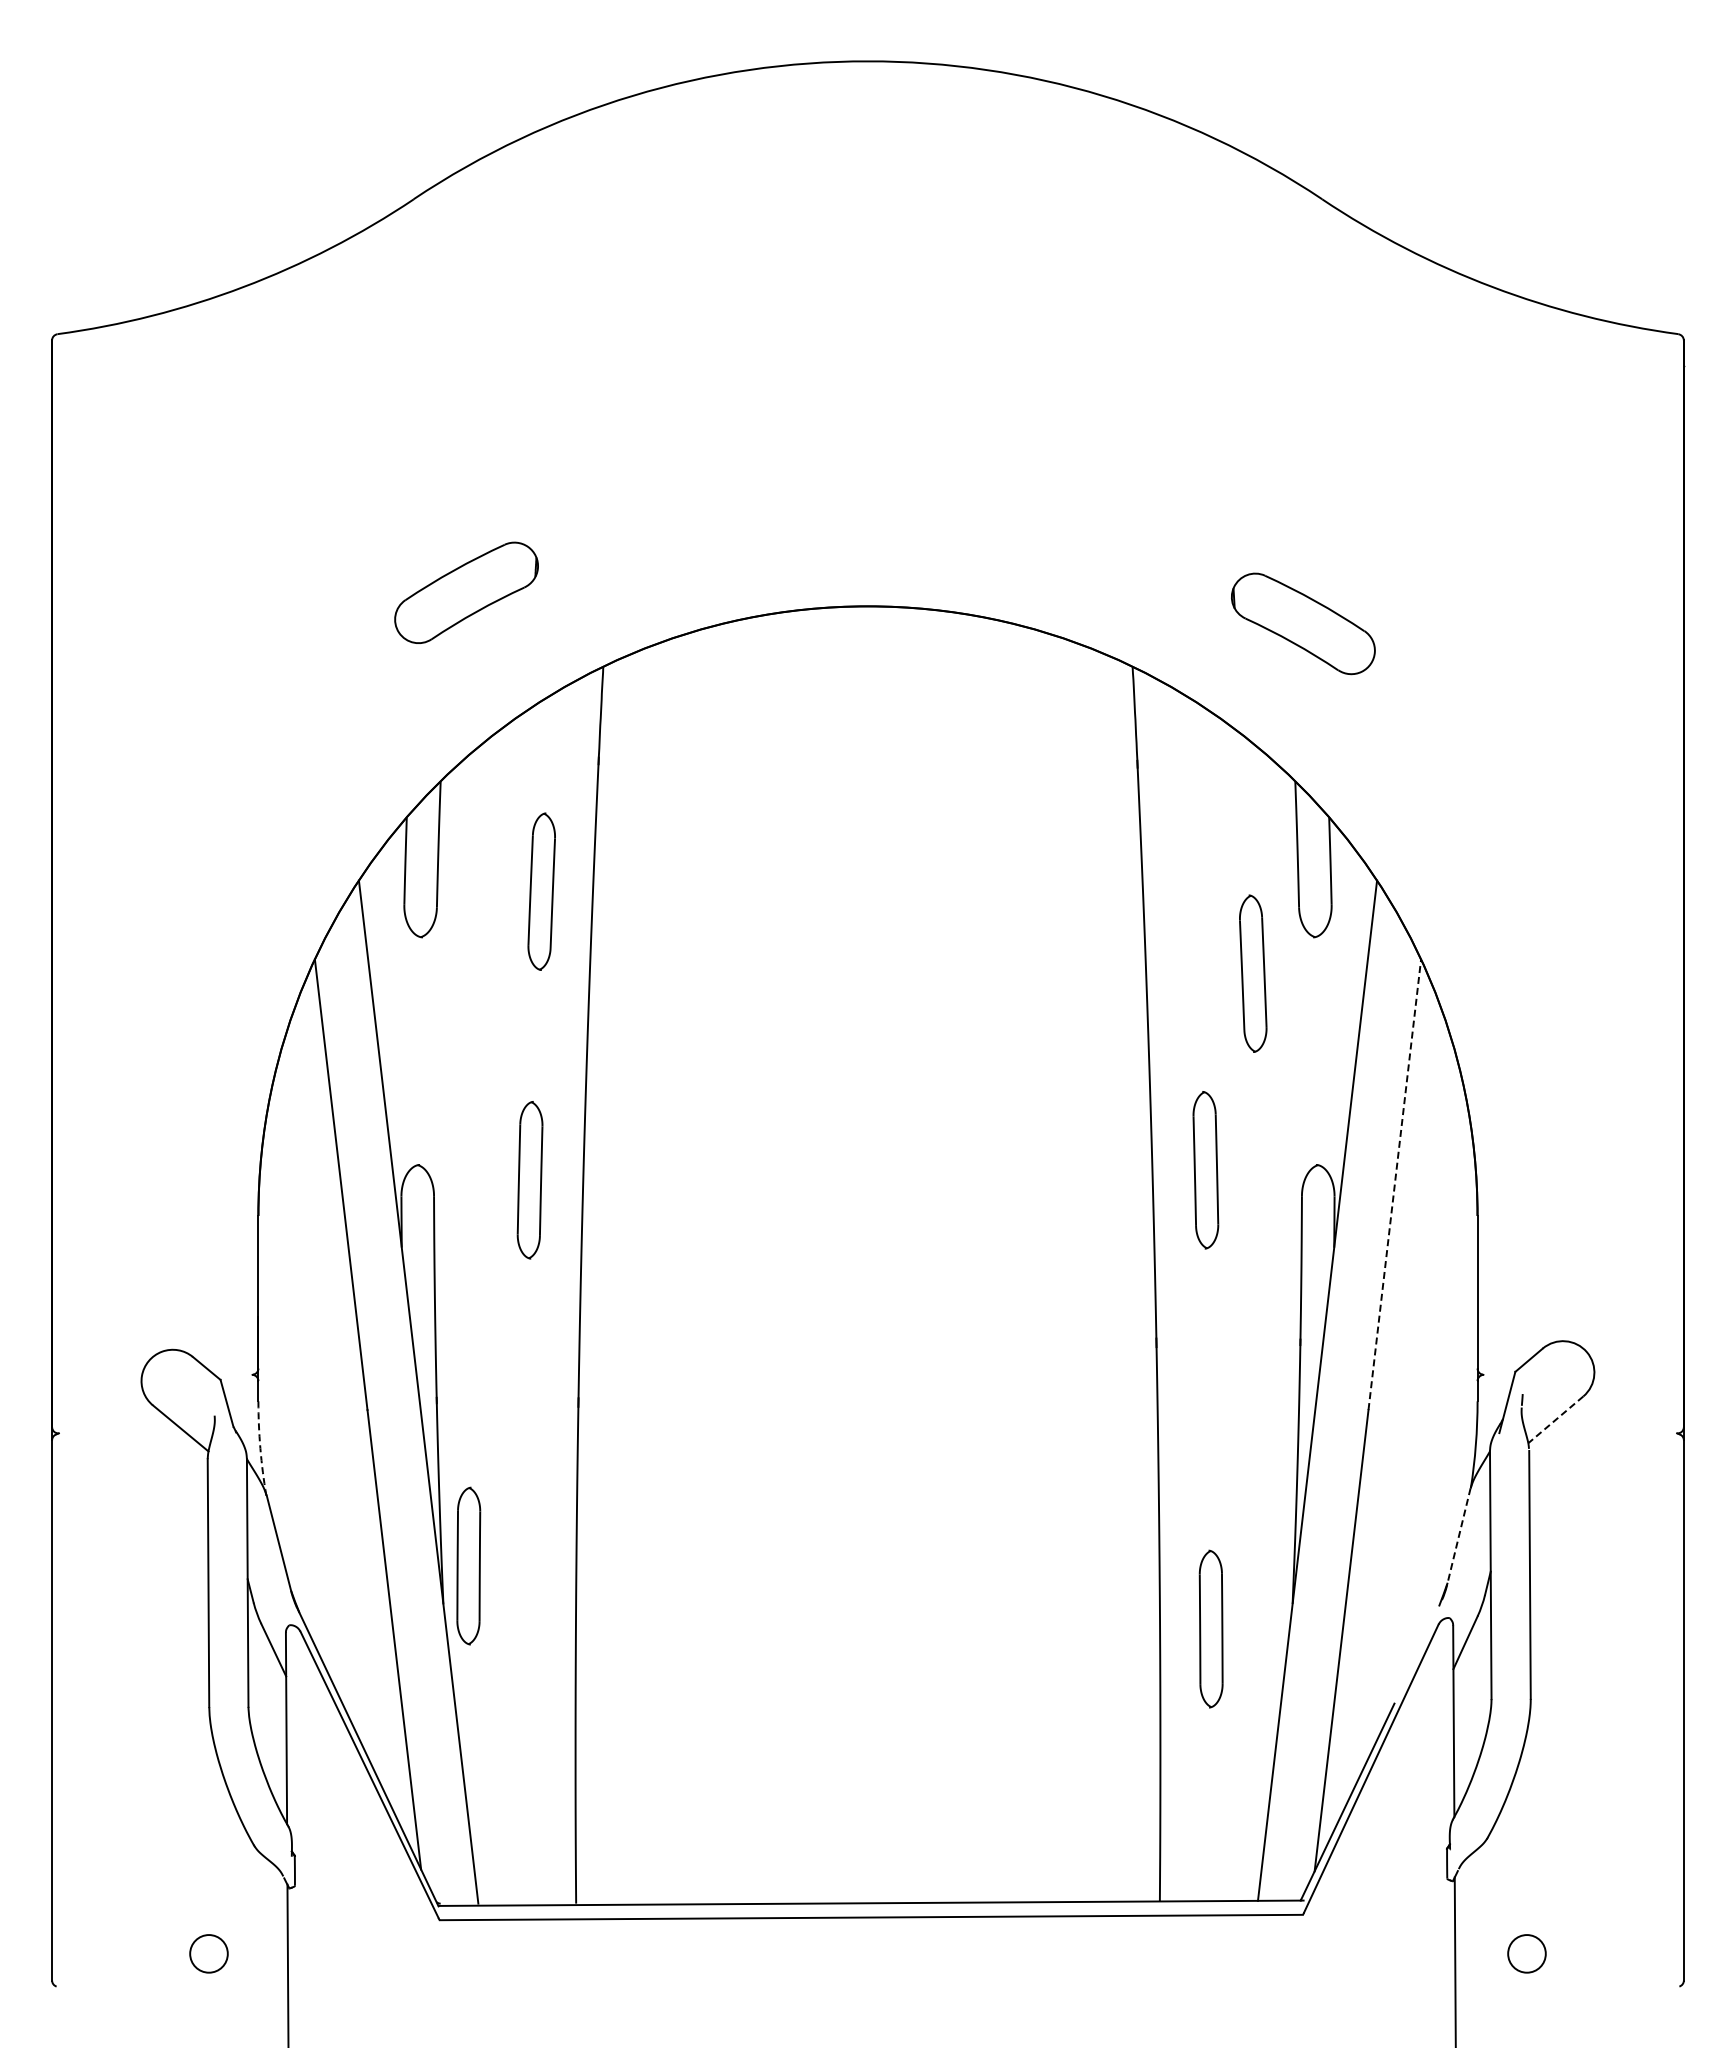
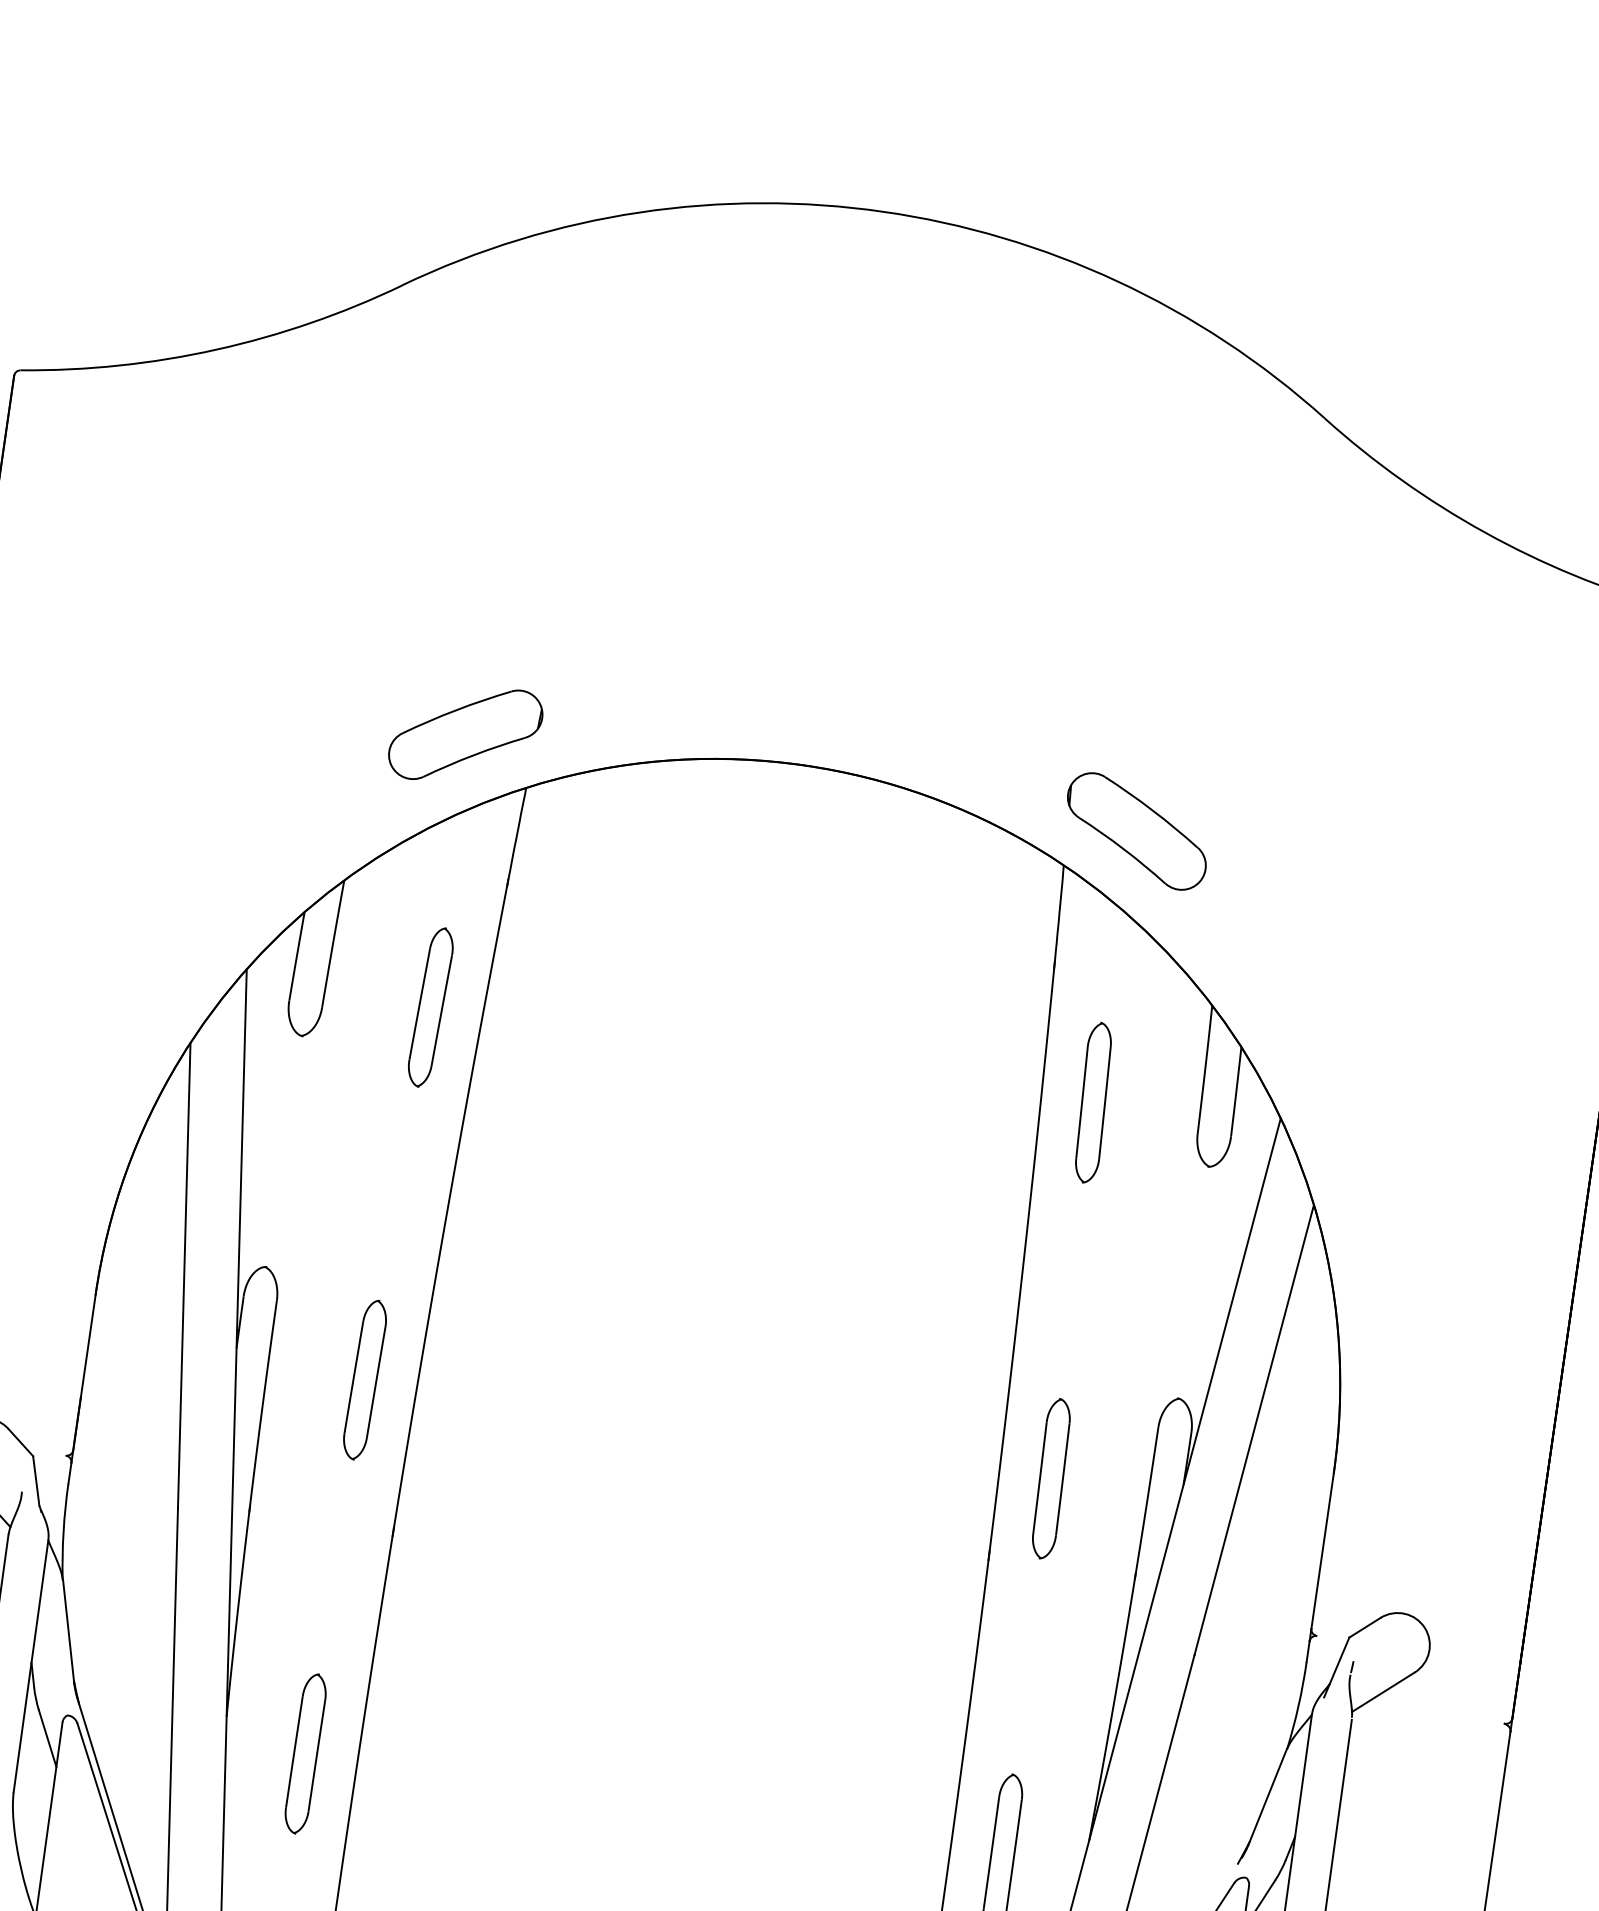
part: (466, 592) -> (465, 734), moved
part: (1303, 623) -> (1137, 831), moved
part: (1253, 973) -> (1093, 1102), moved
part: (1205, 1170) -> (1050, 1479), moved
part: (529, 1180) -> (364, 1380), moved
line: (1394, 1184) -> (1254, 1429), dashed -> solid
line: (1555, 1420) -> (1382, 1692), dashed -> solid
arc: (260, 1448) -> (63, 1531), dashed -> solid
line: (1458, 1537) -> (1267, 1797), dashed -> solid
part: (468, 1565) -> (305, 1753), moved

